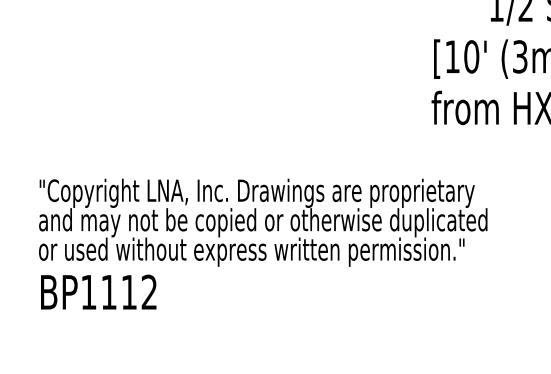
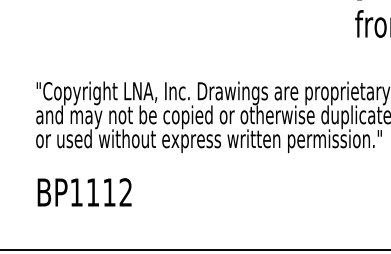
text: (98, 291) -> (84, 191), moved

